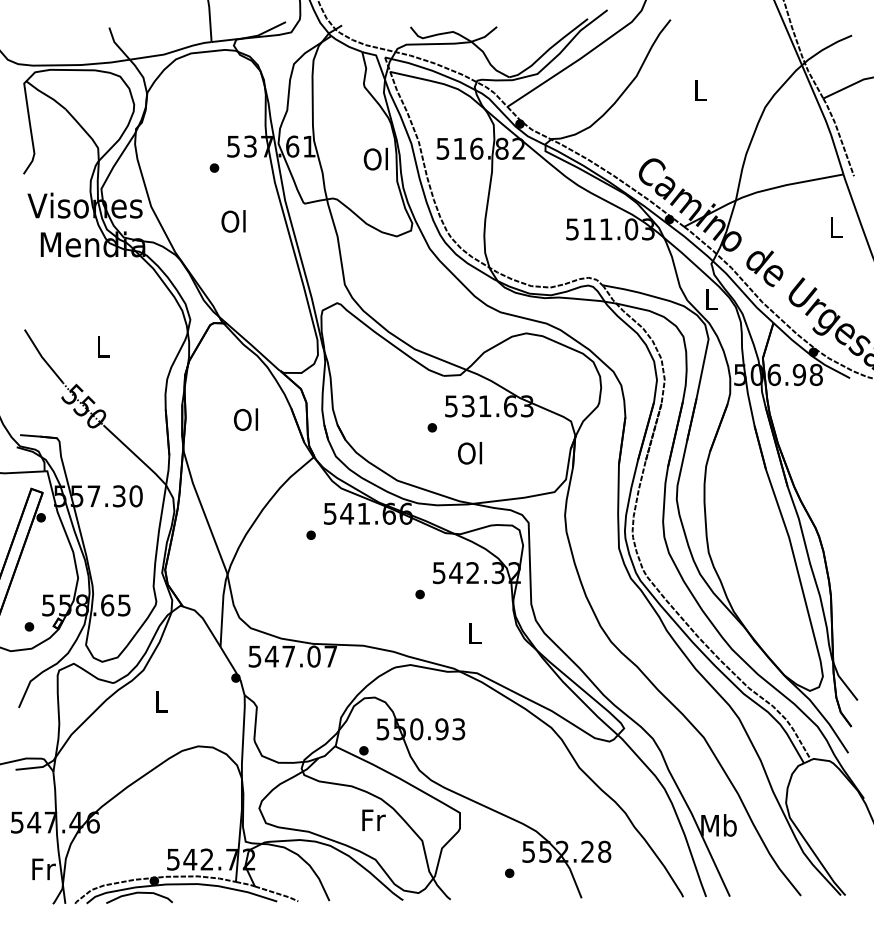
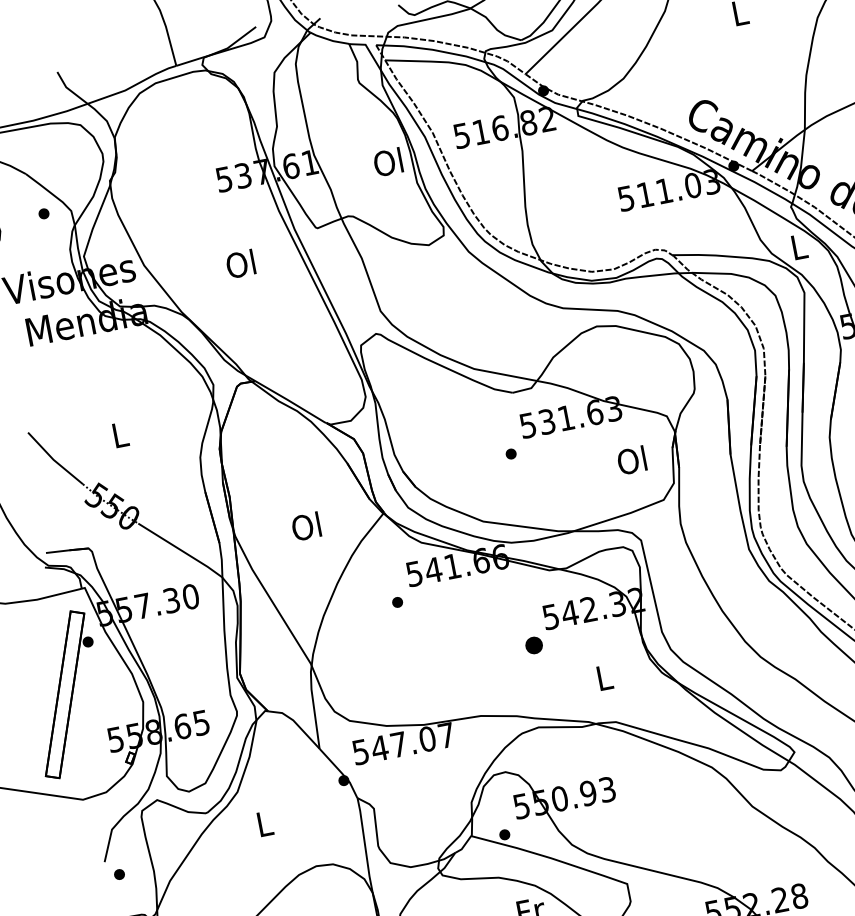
part: (214, 167) -> (43, 213), moved
text: (245, 419) -> (305, 526), moved
text: (469, 453) -> (631, 460), moved
part: (419, 594) -> (533, 645), size x1.6
part: (29, 626) -> (119, 874), moved

